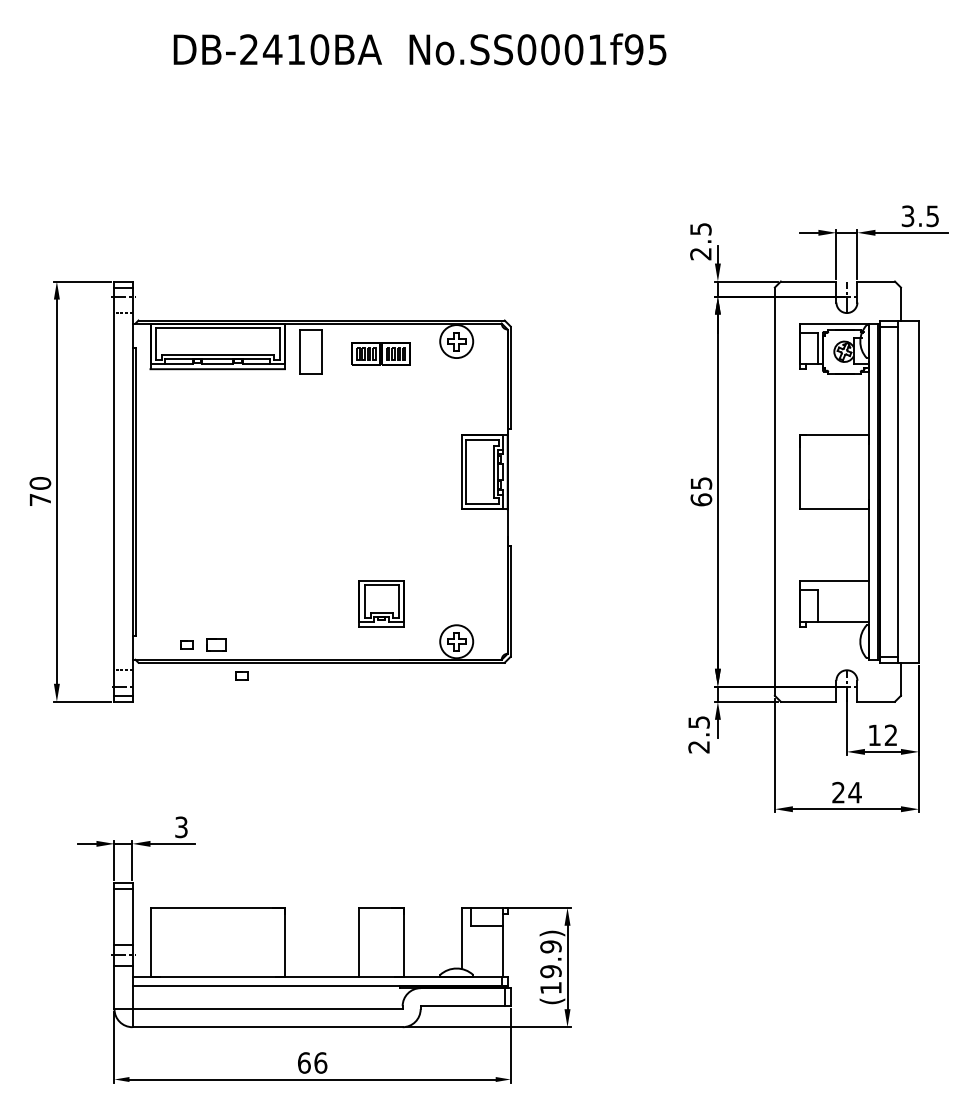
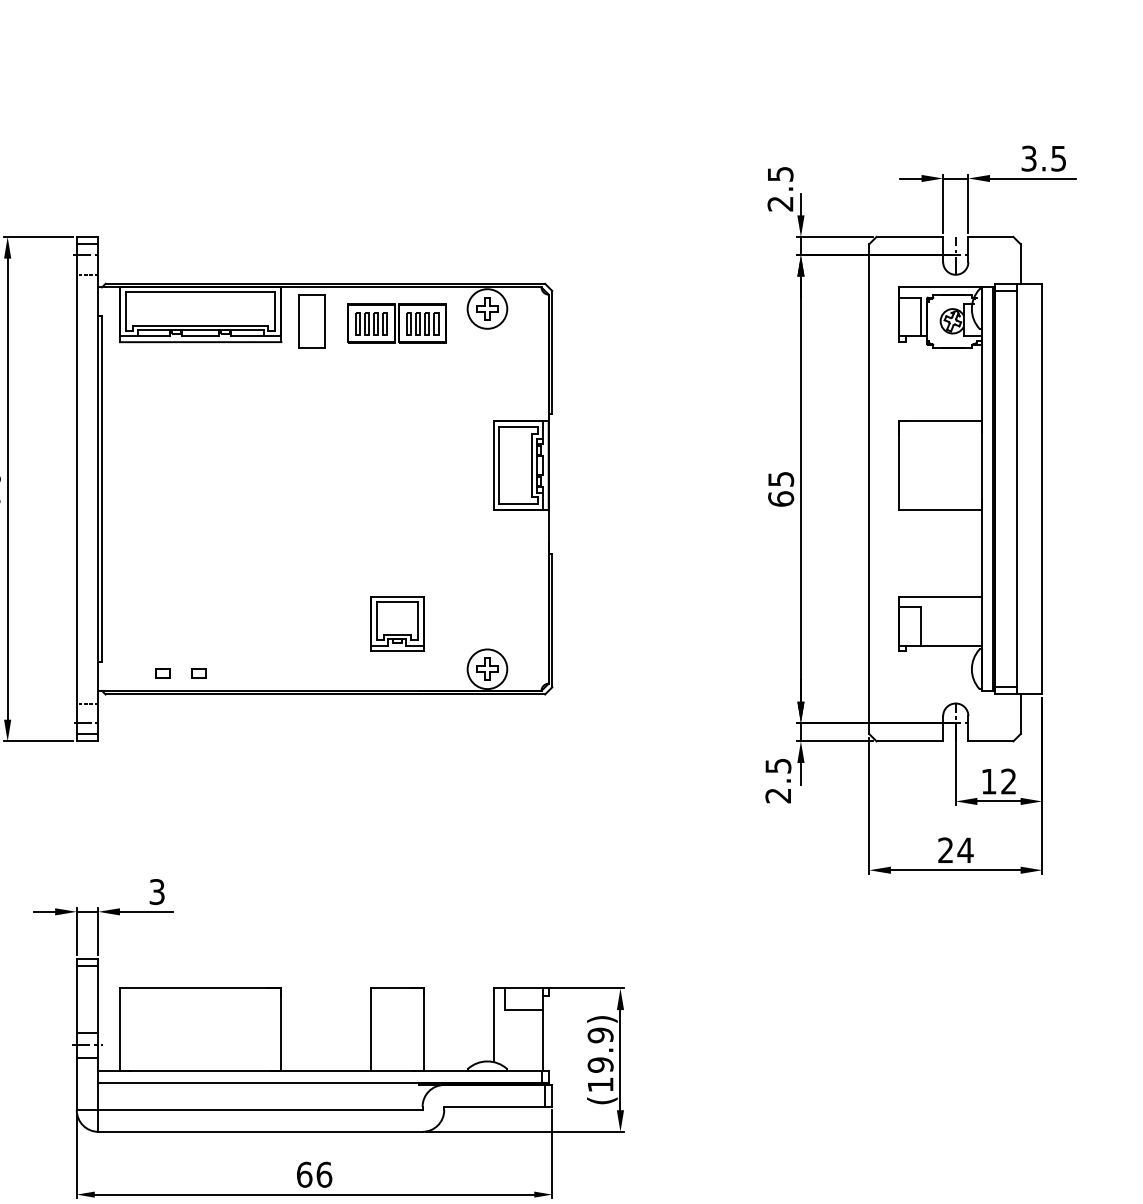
part: (380, 353) -> (396, 323), size x1.43
part: (216, 644) -> (199, 672), size x0.62
part: (241, 675) -> (229, 709), removed

